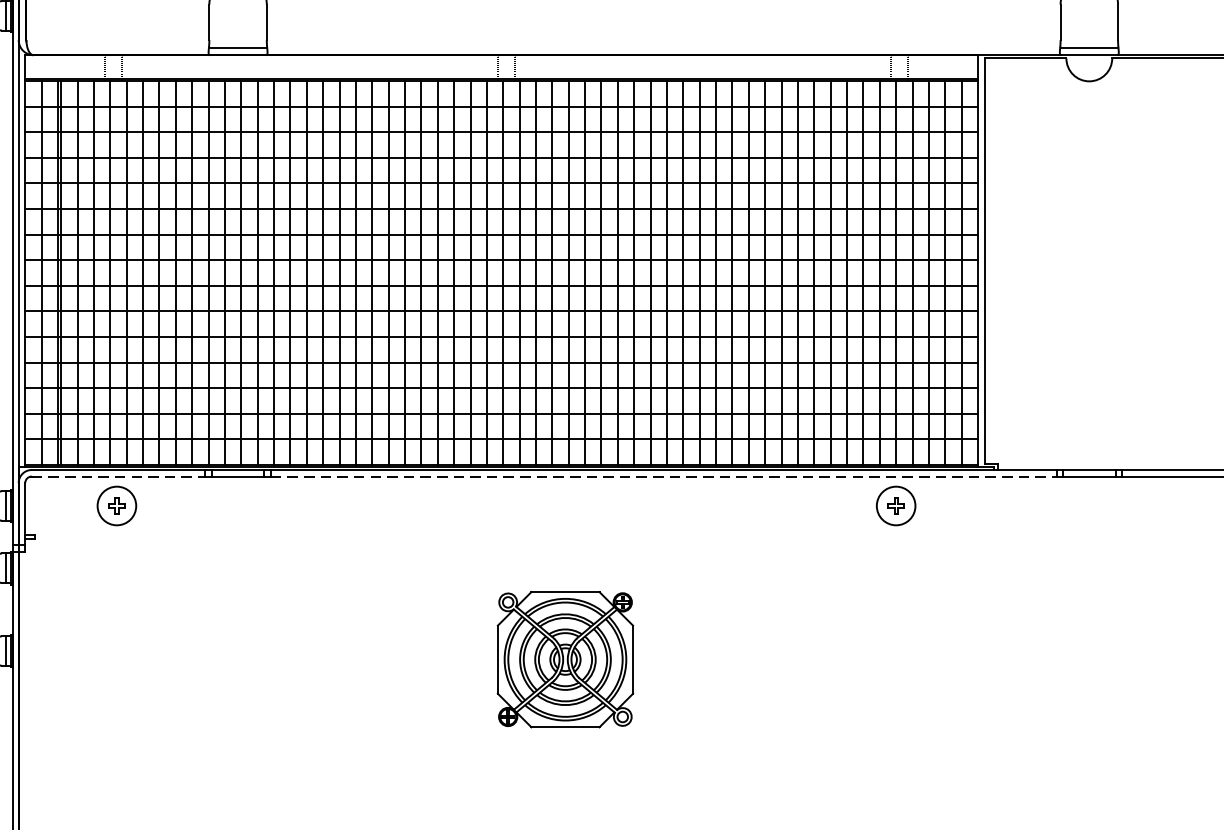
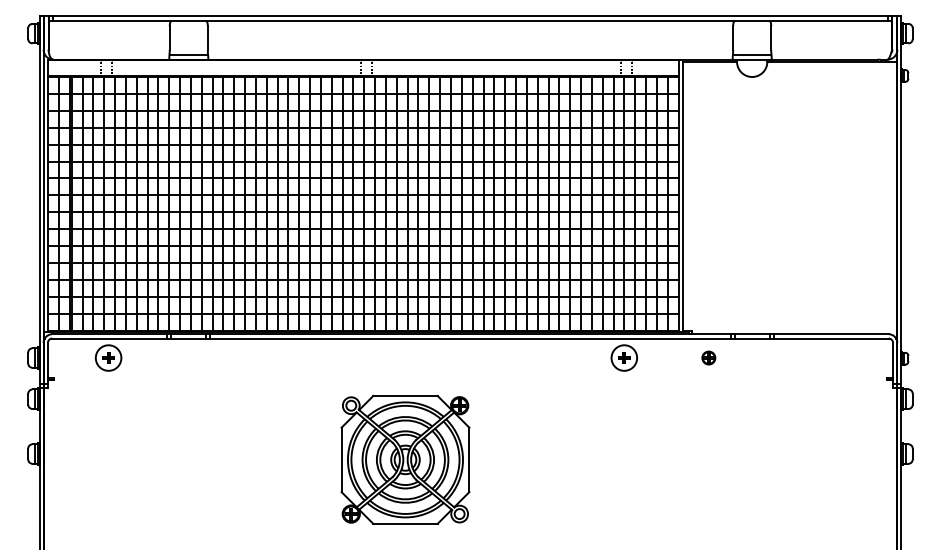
line: (119, 476) -> (110, 338), dashed -> solid
line: (663, 476) -> (470, 338), dashed -> solid
part: (1023, 505) -> (708, 357), added
part: (565, 659) -> (405, 459), size x1.43

